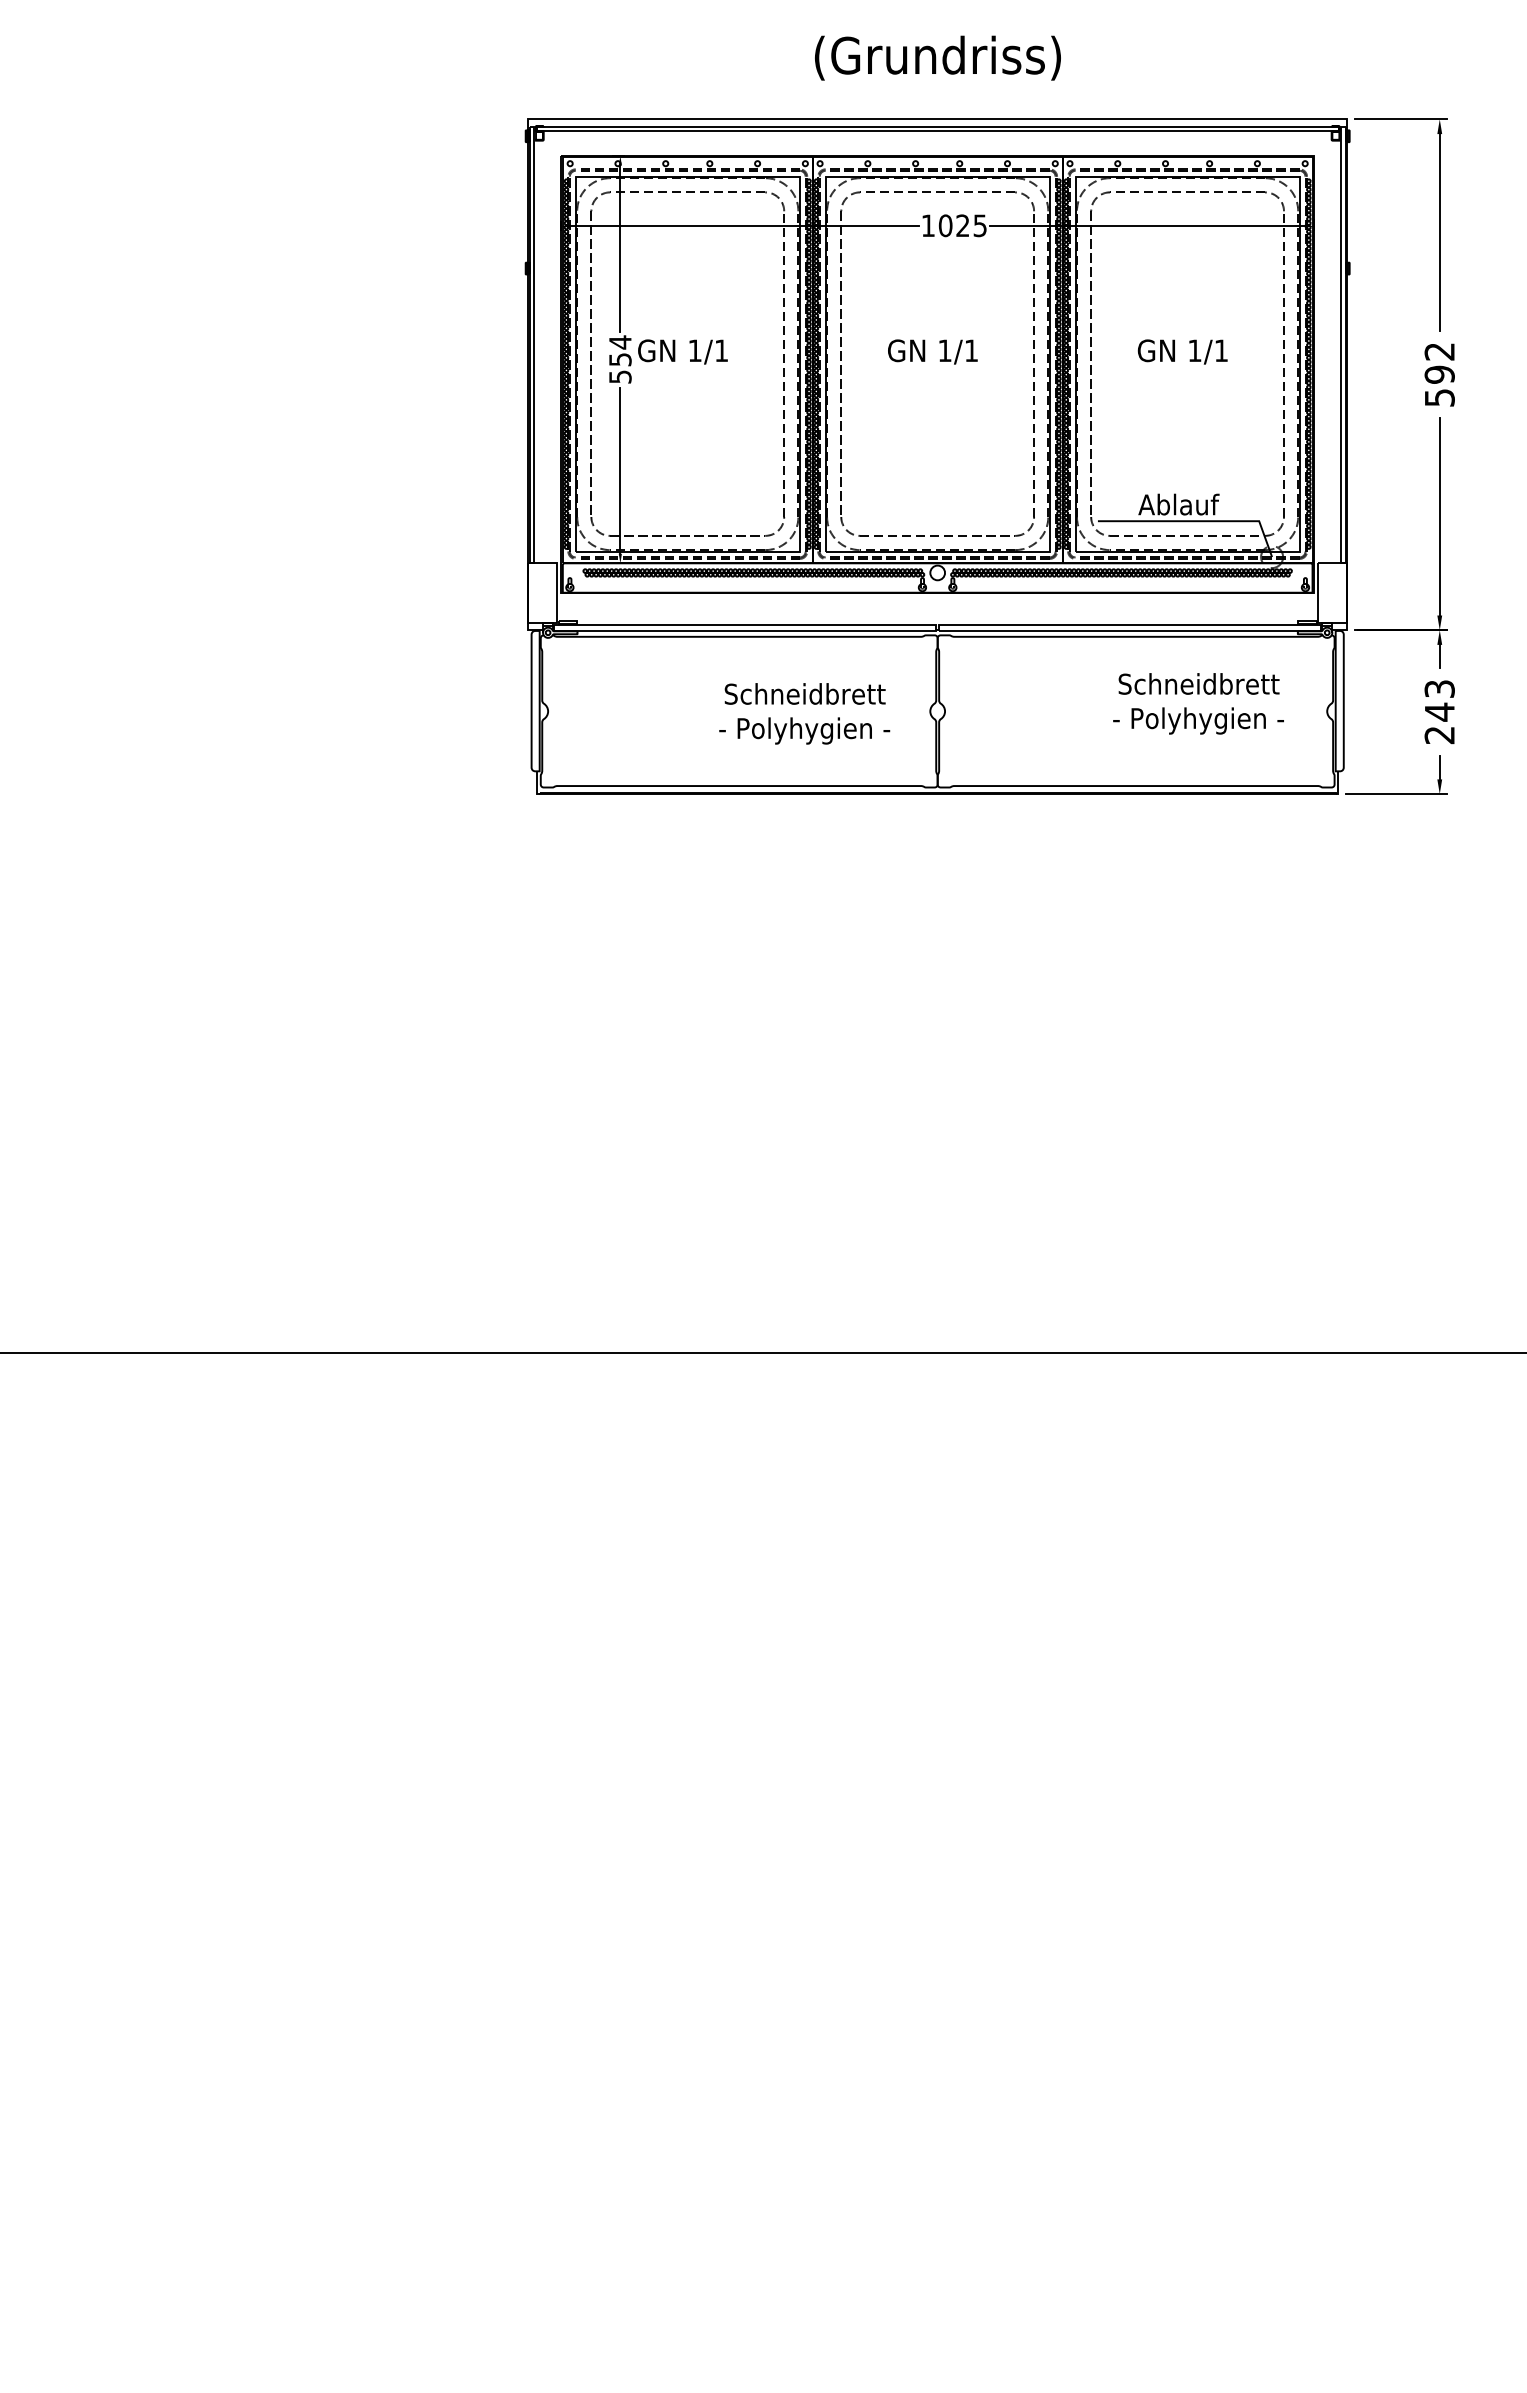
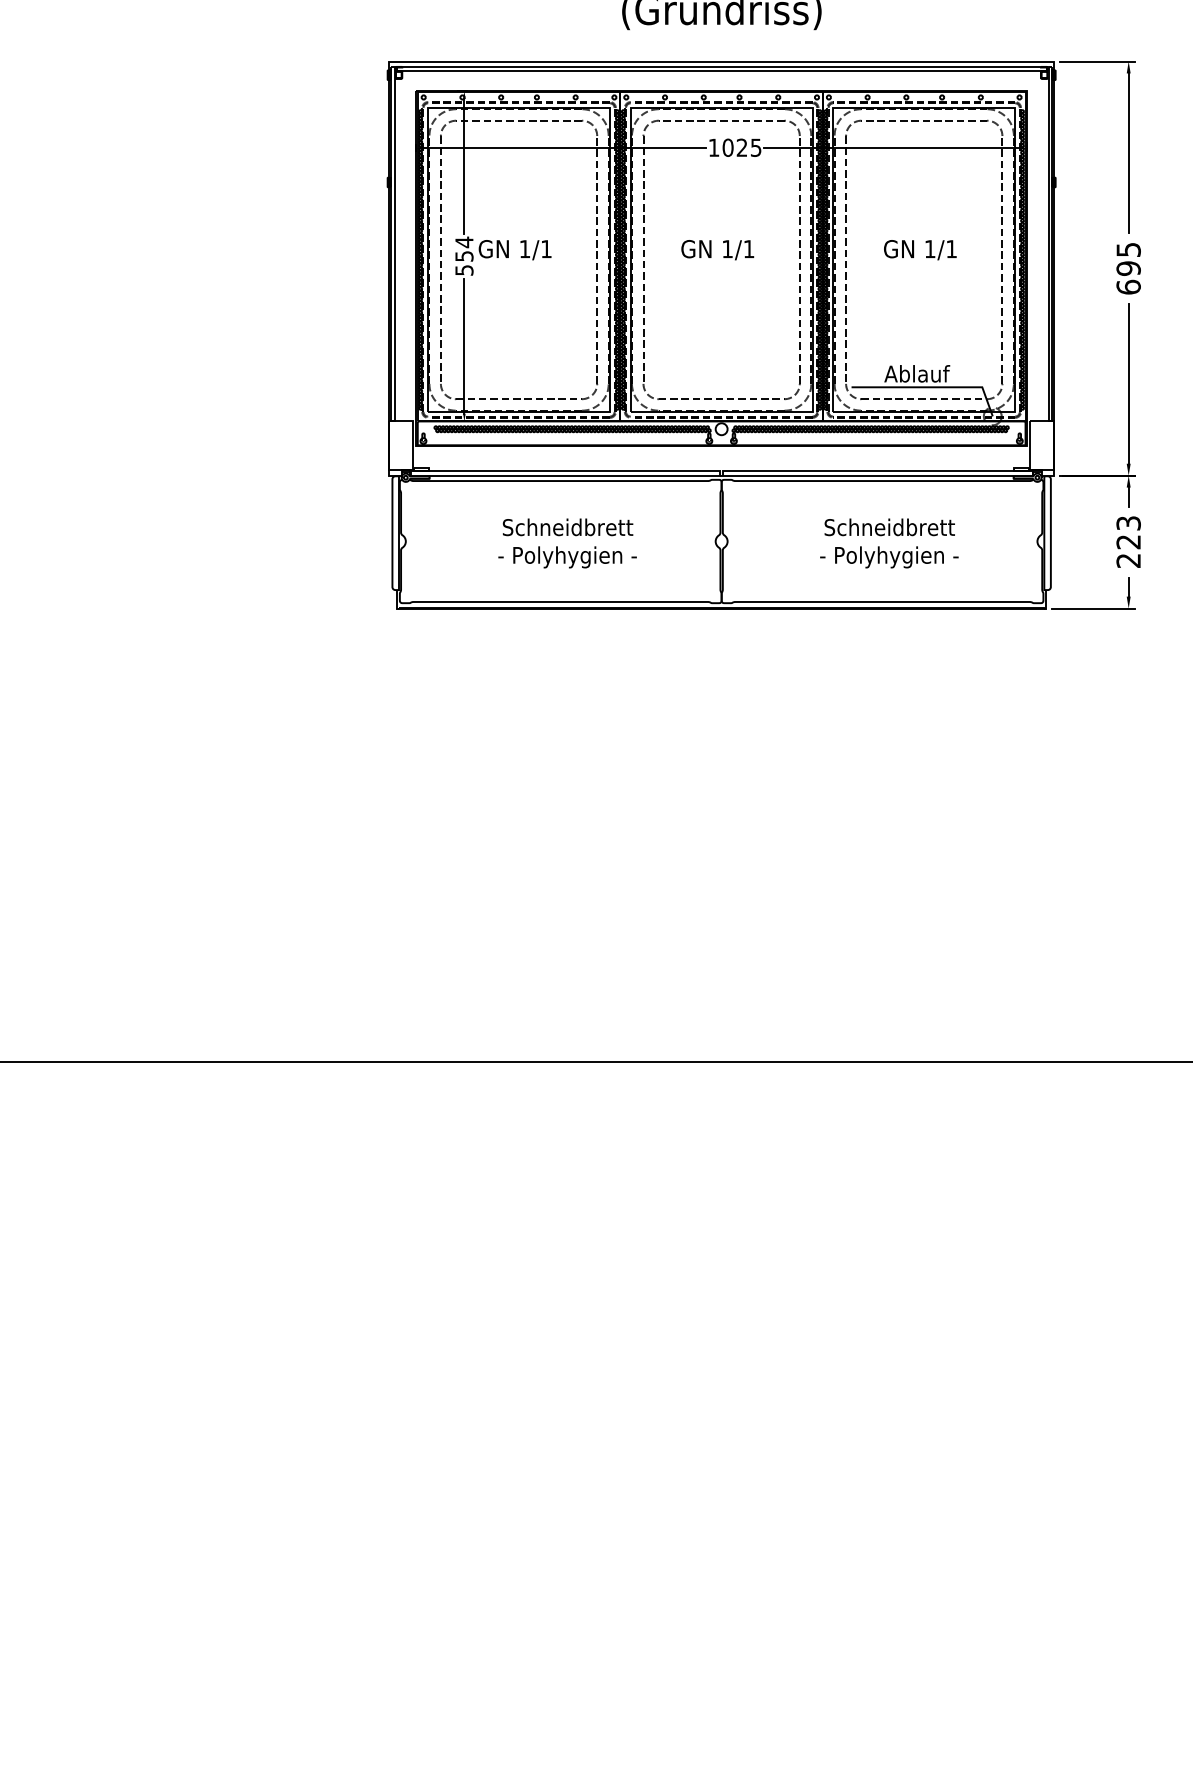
text: (1439, 374) -> (1128, 268), 592 -> 695
text: (1198, 703) -> (889, 543), moved
text: (1439, 711) -> (1128, 541), 243 -> 223
text: (804, 713) -> (567, 543), moved

